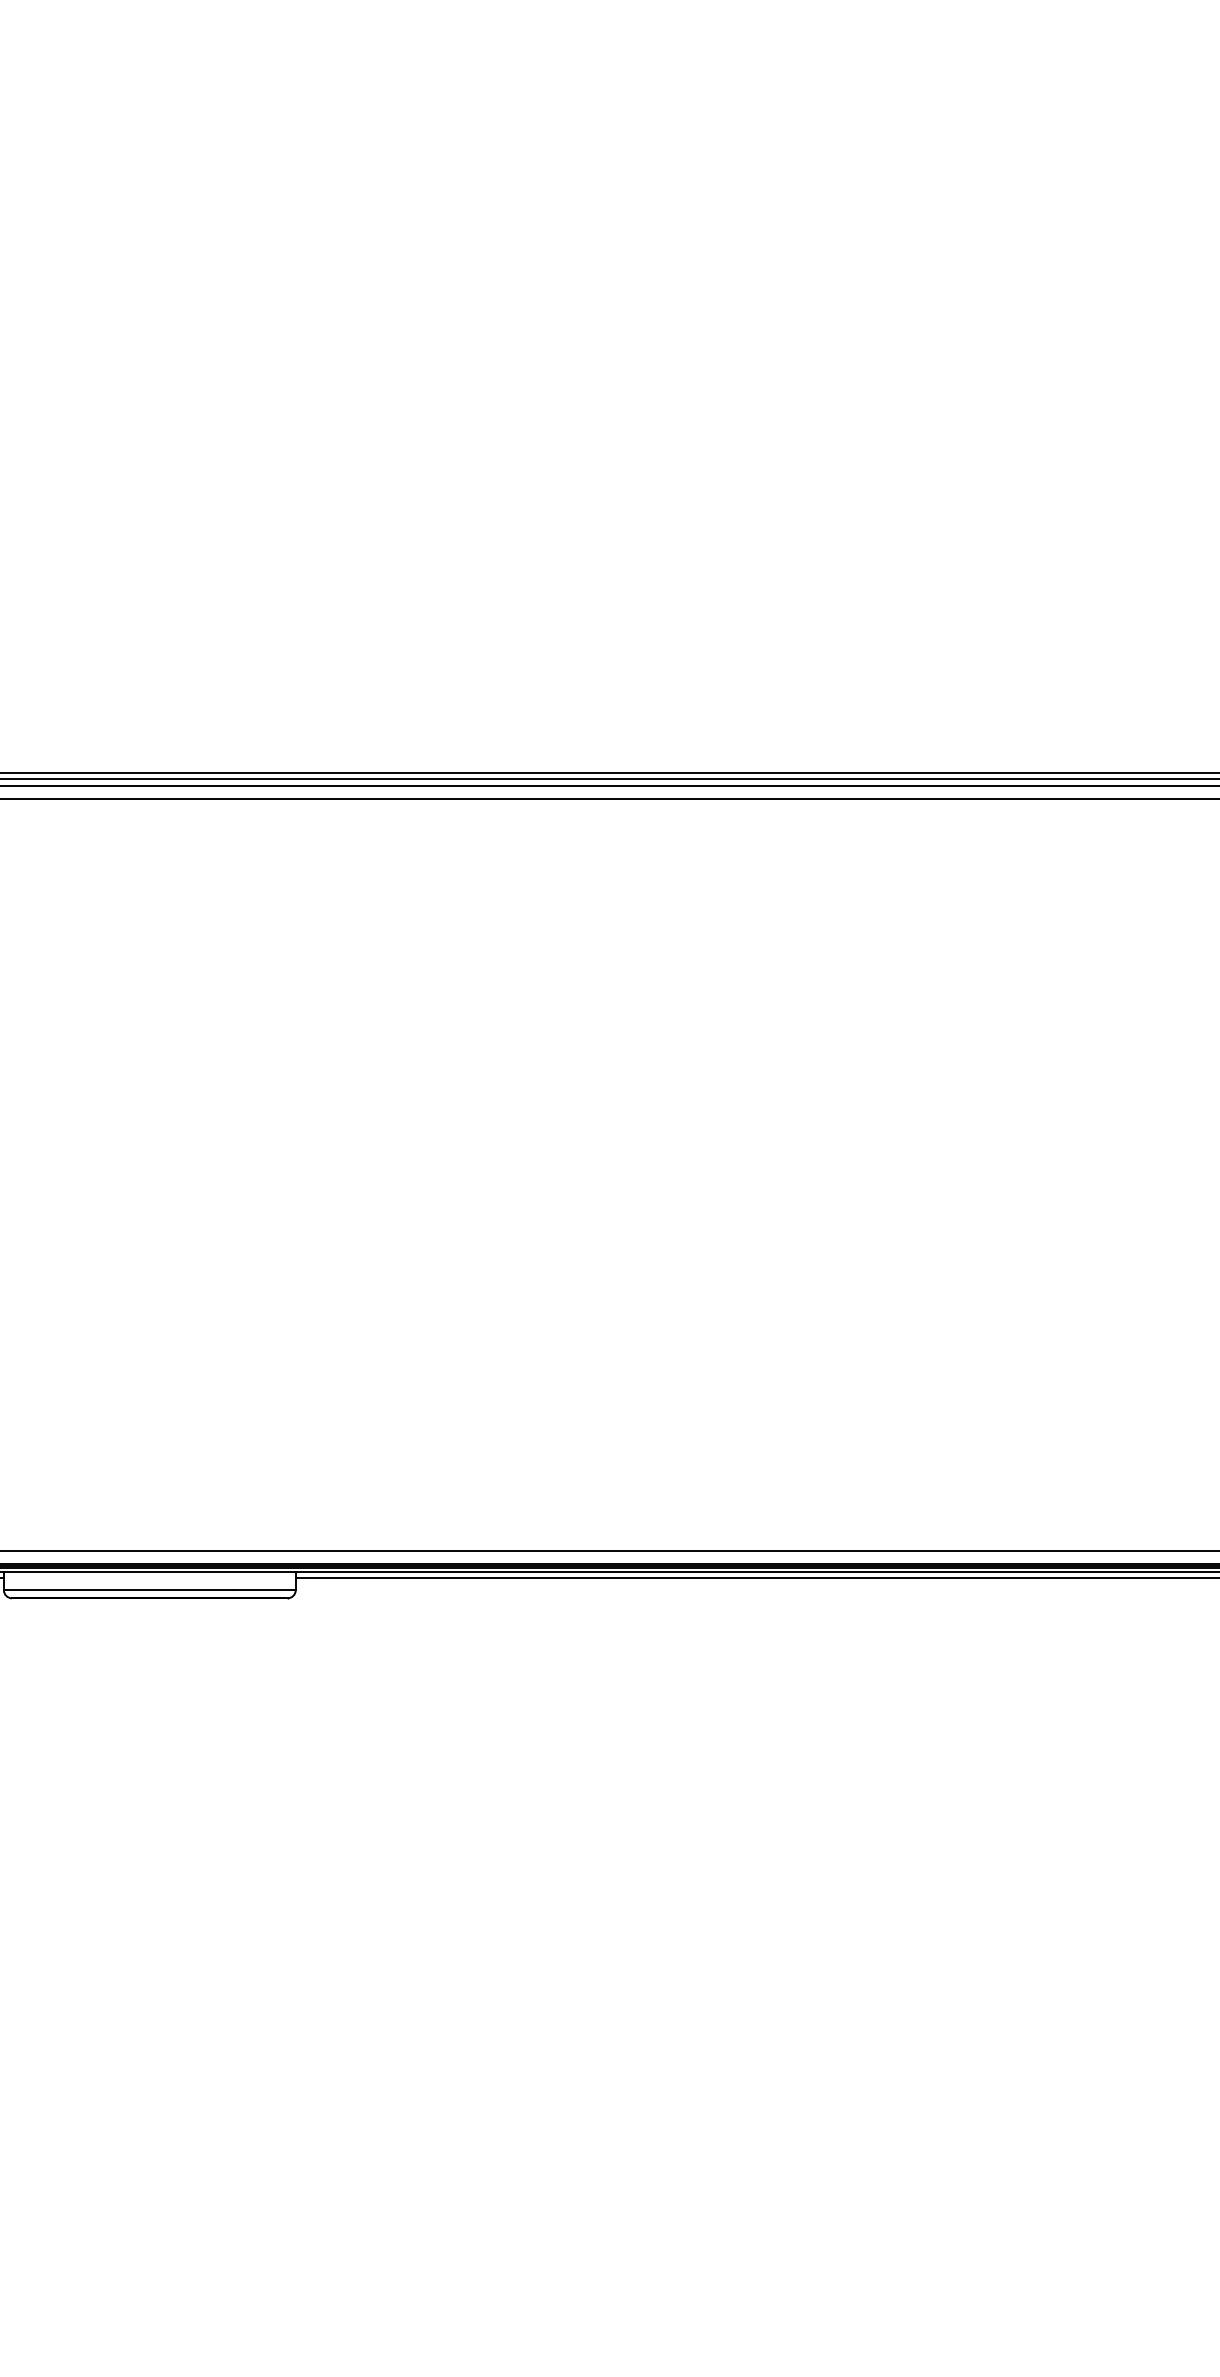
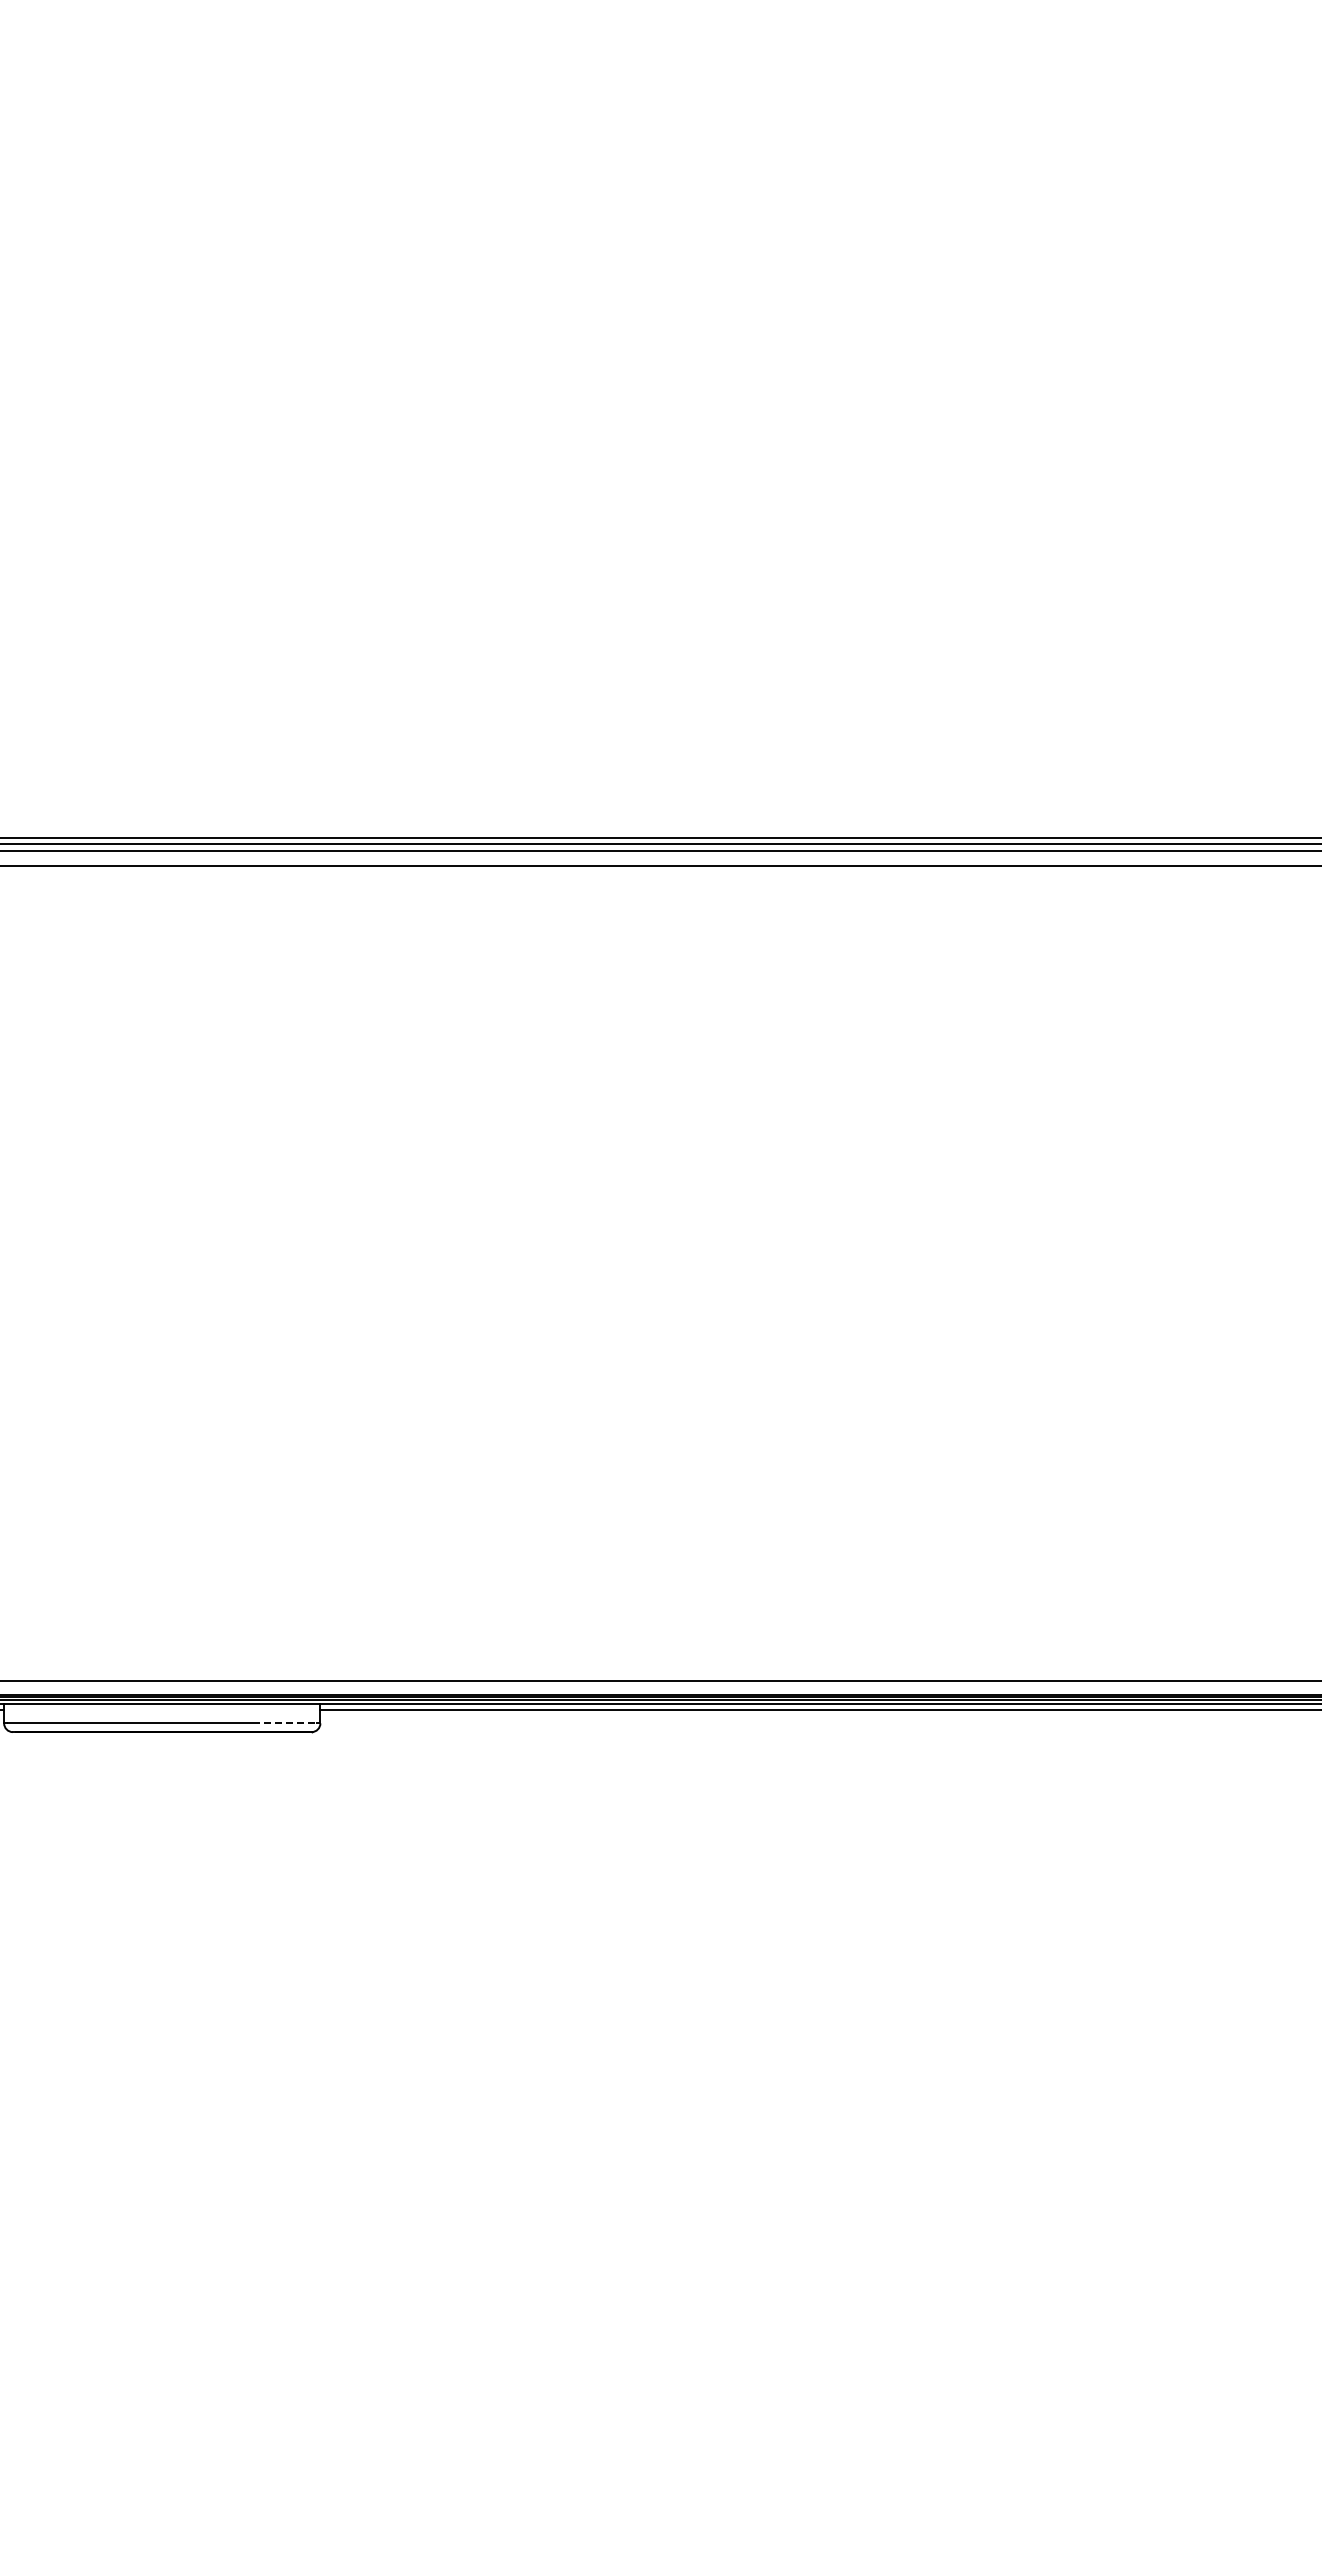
line: (263, 1590) -> (285, 1723), solid -> dashed

